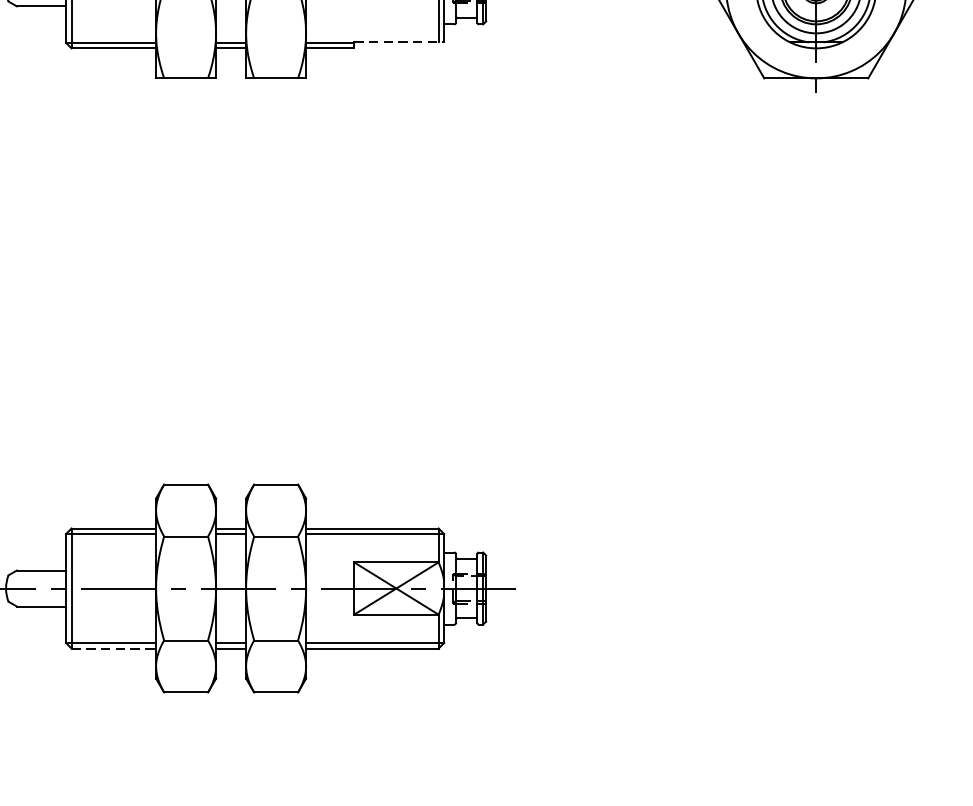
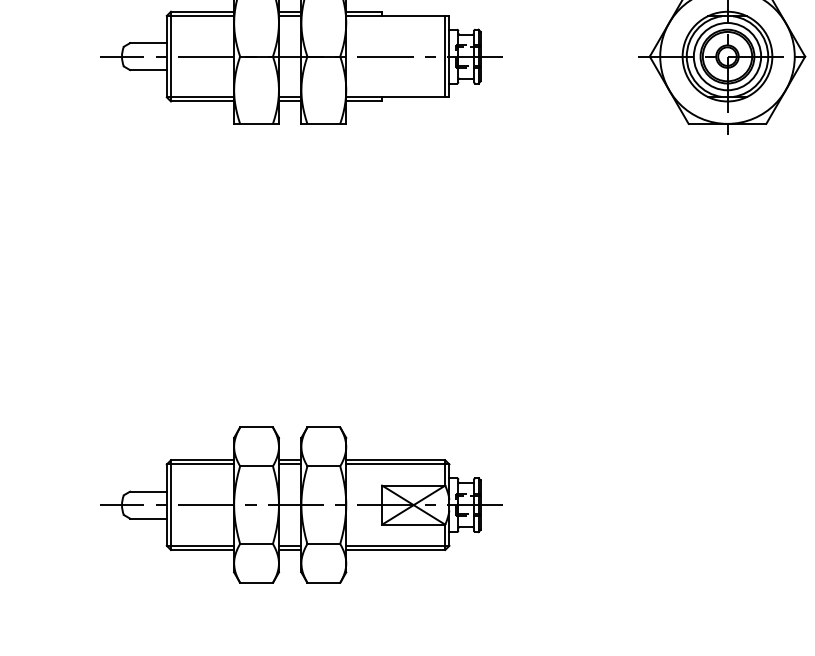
line: (398, 43) -> (415, 97), dashed -> solid
line: (113, 649) -> (202, 550), dashed -> solid

